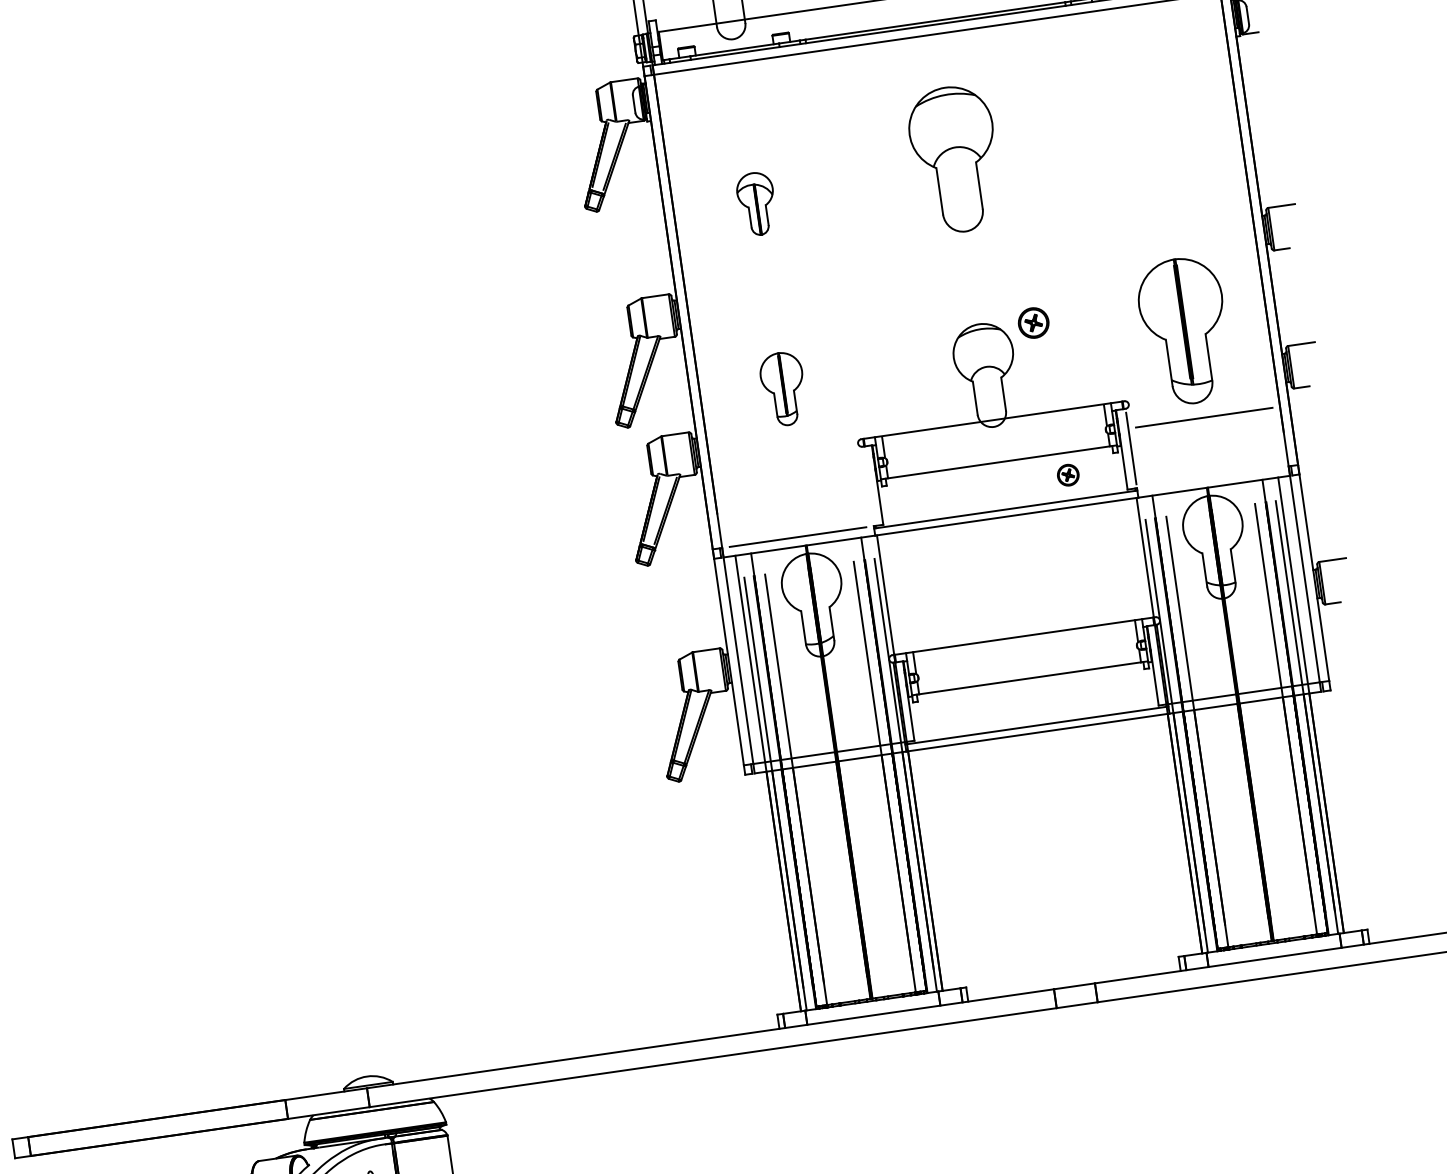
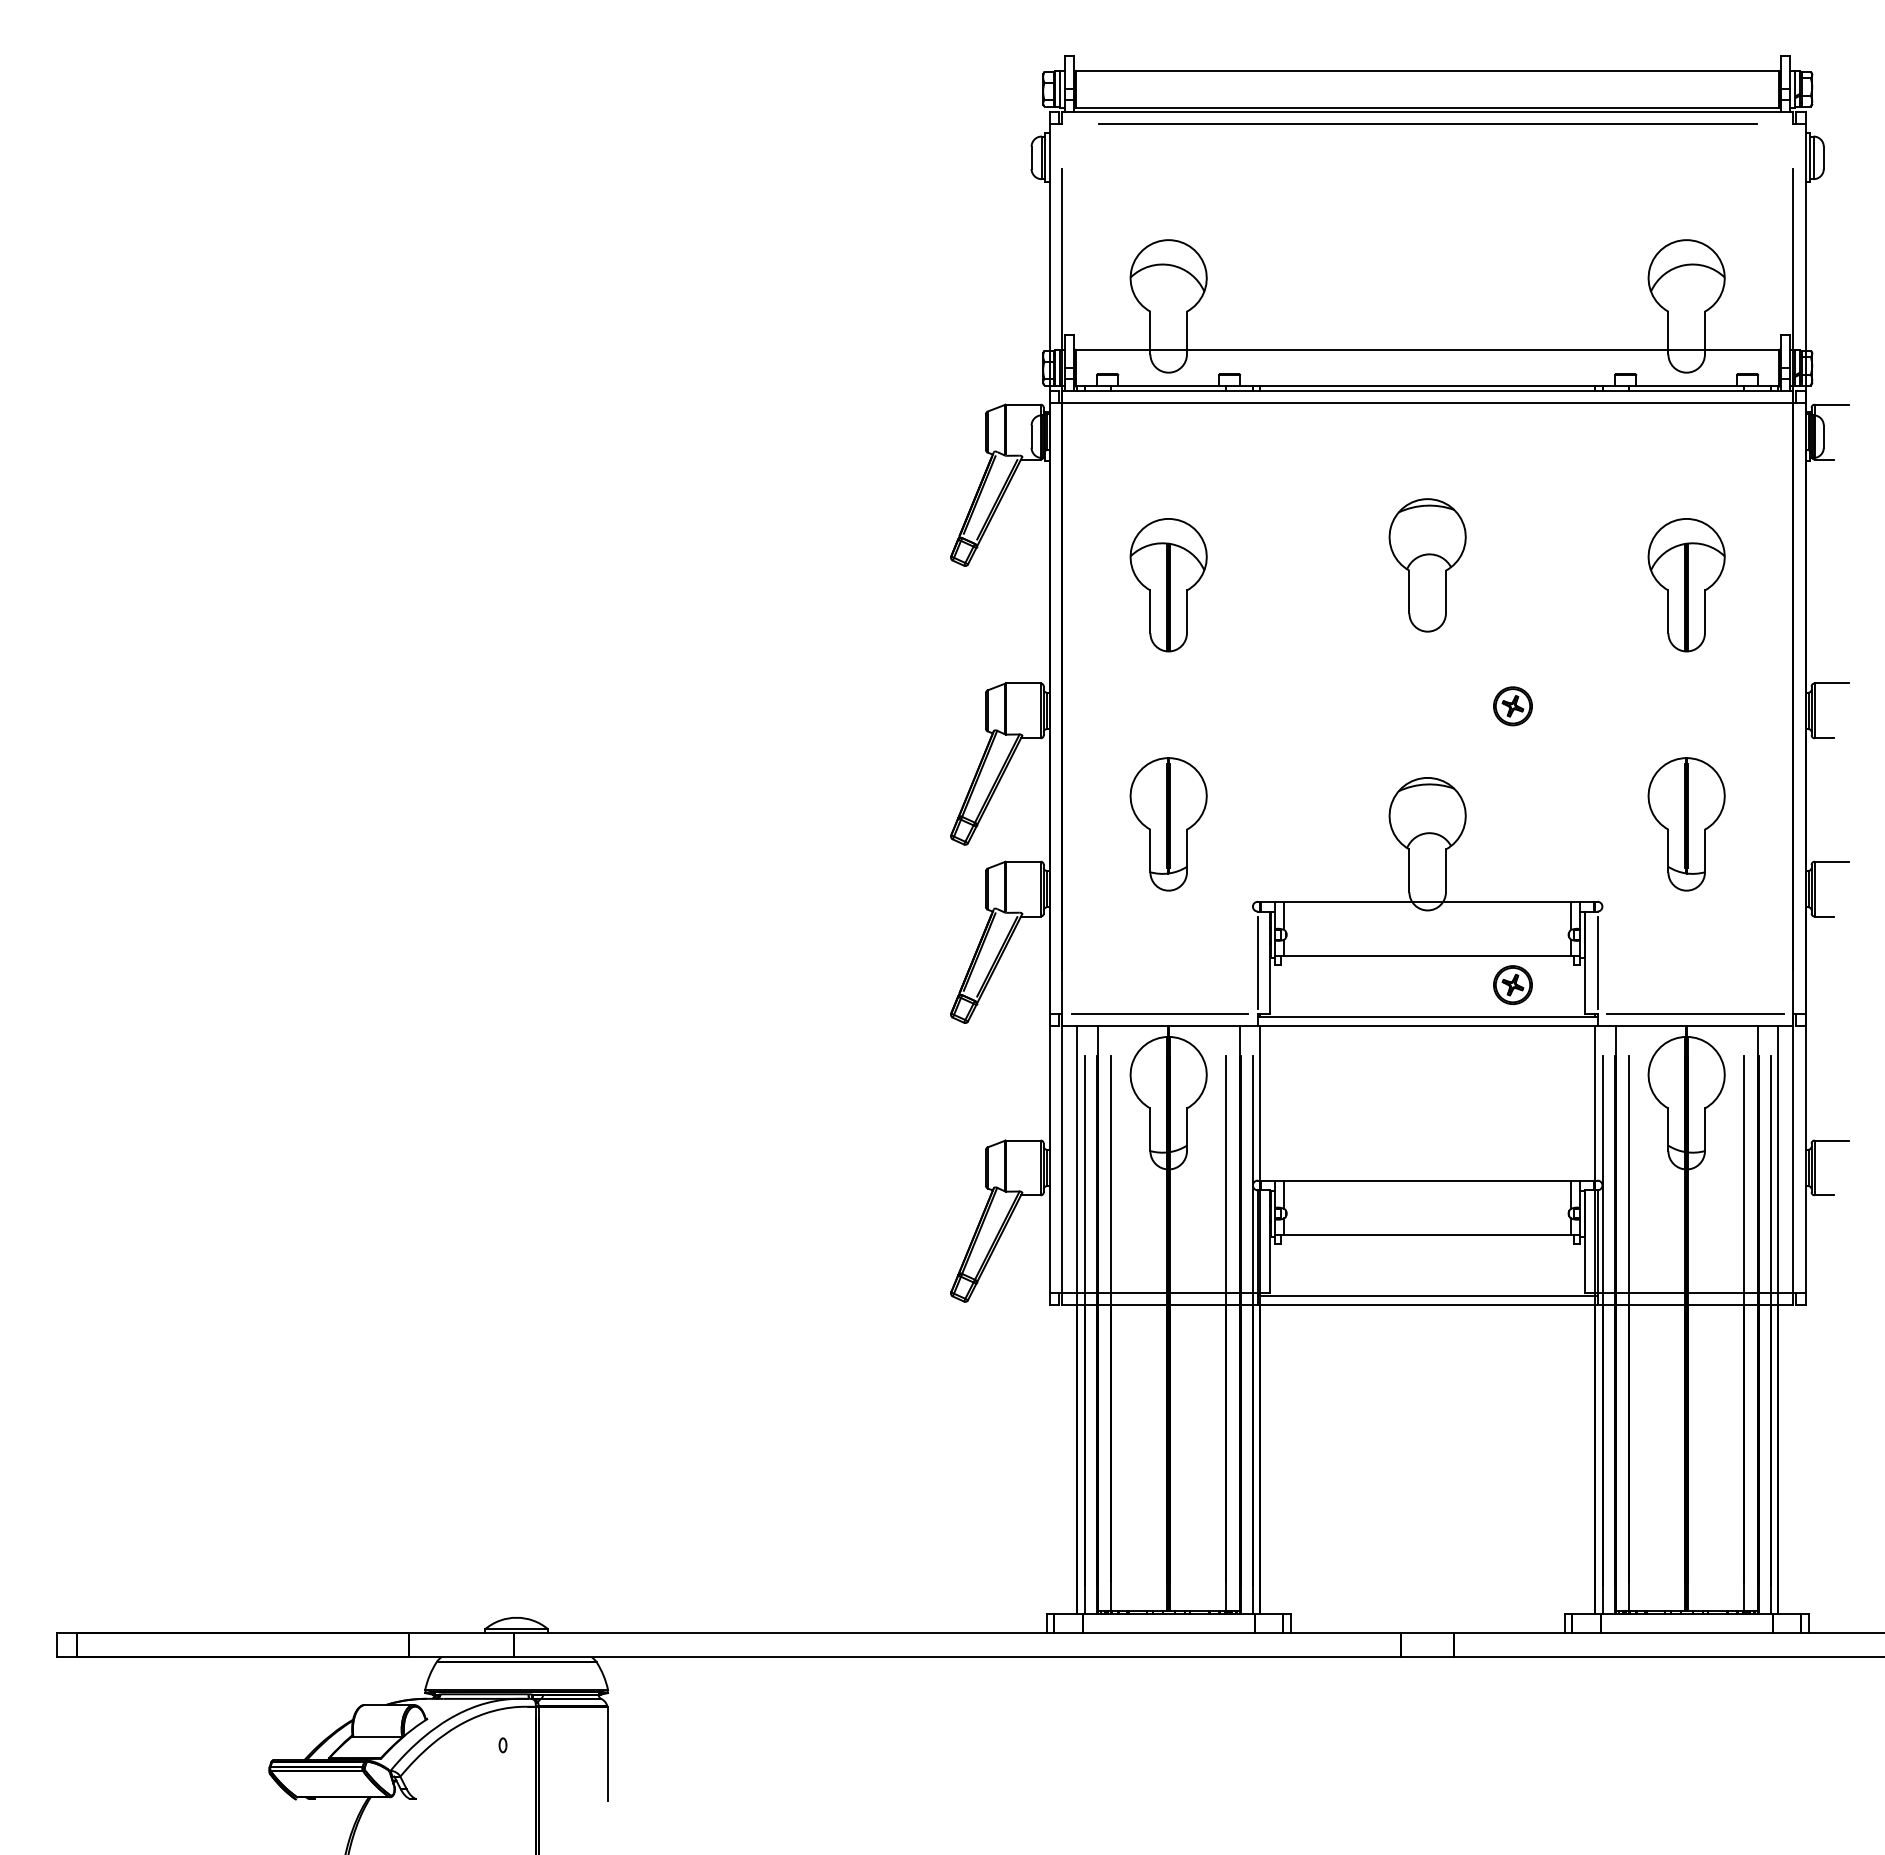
part: (1158, 146) -> (1686, 585), added
part: (955, 159) -> (1427, 565), size x0.71
part: (756, 204) -> (1168, 585), size x1.67
part: (1033, 323) -> (1512, 706), moved
part: (1184, 331) -> (1686, 824), size x0.71
part: (783, 389) -> (1168, 824), size x1.43
line: (1204, 417) -> (1695, 1013), moved
part: (1067, 474) -> (1512, 984), size x1.43
line: (867, 486) -> (1257, 962), added

